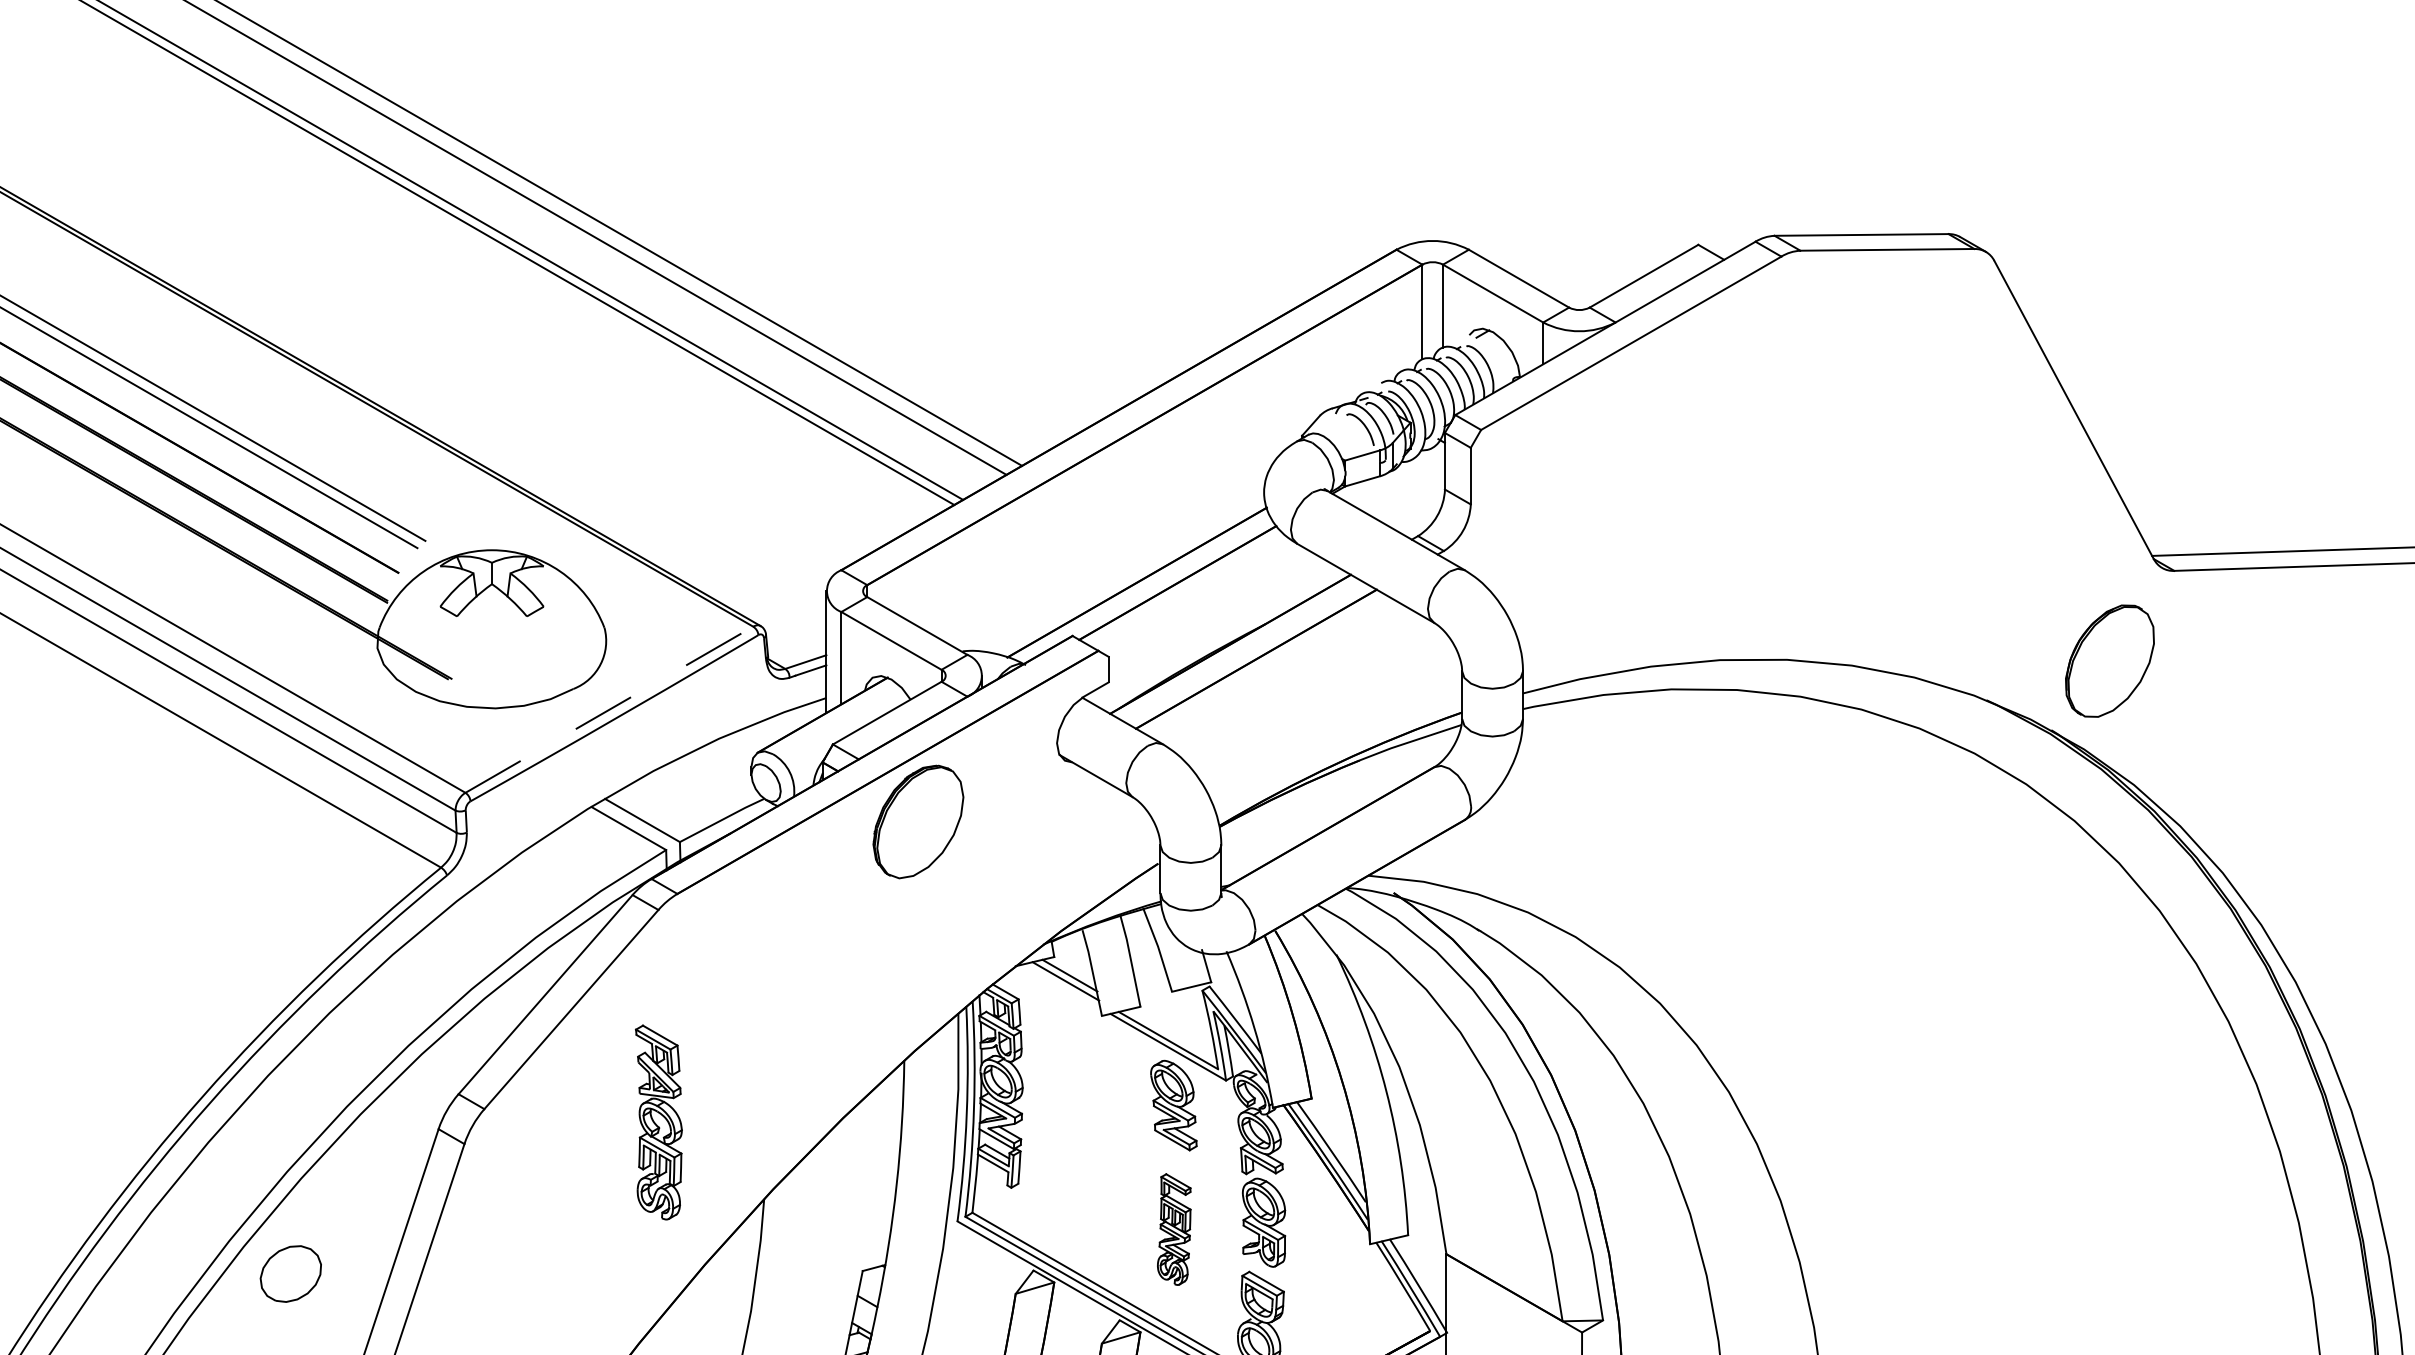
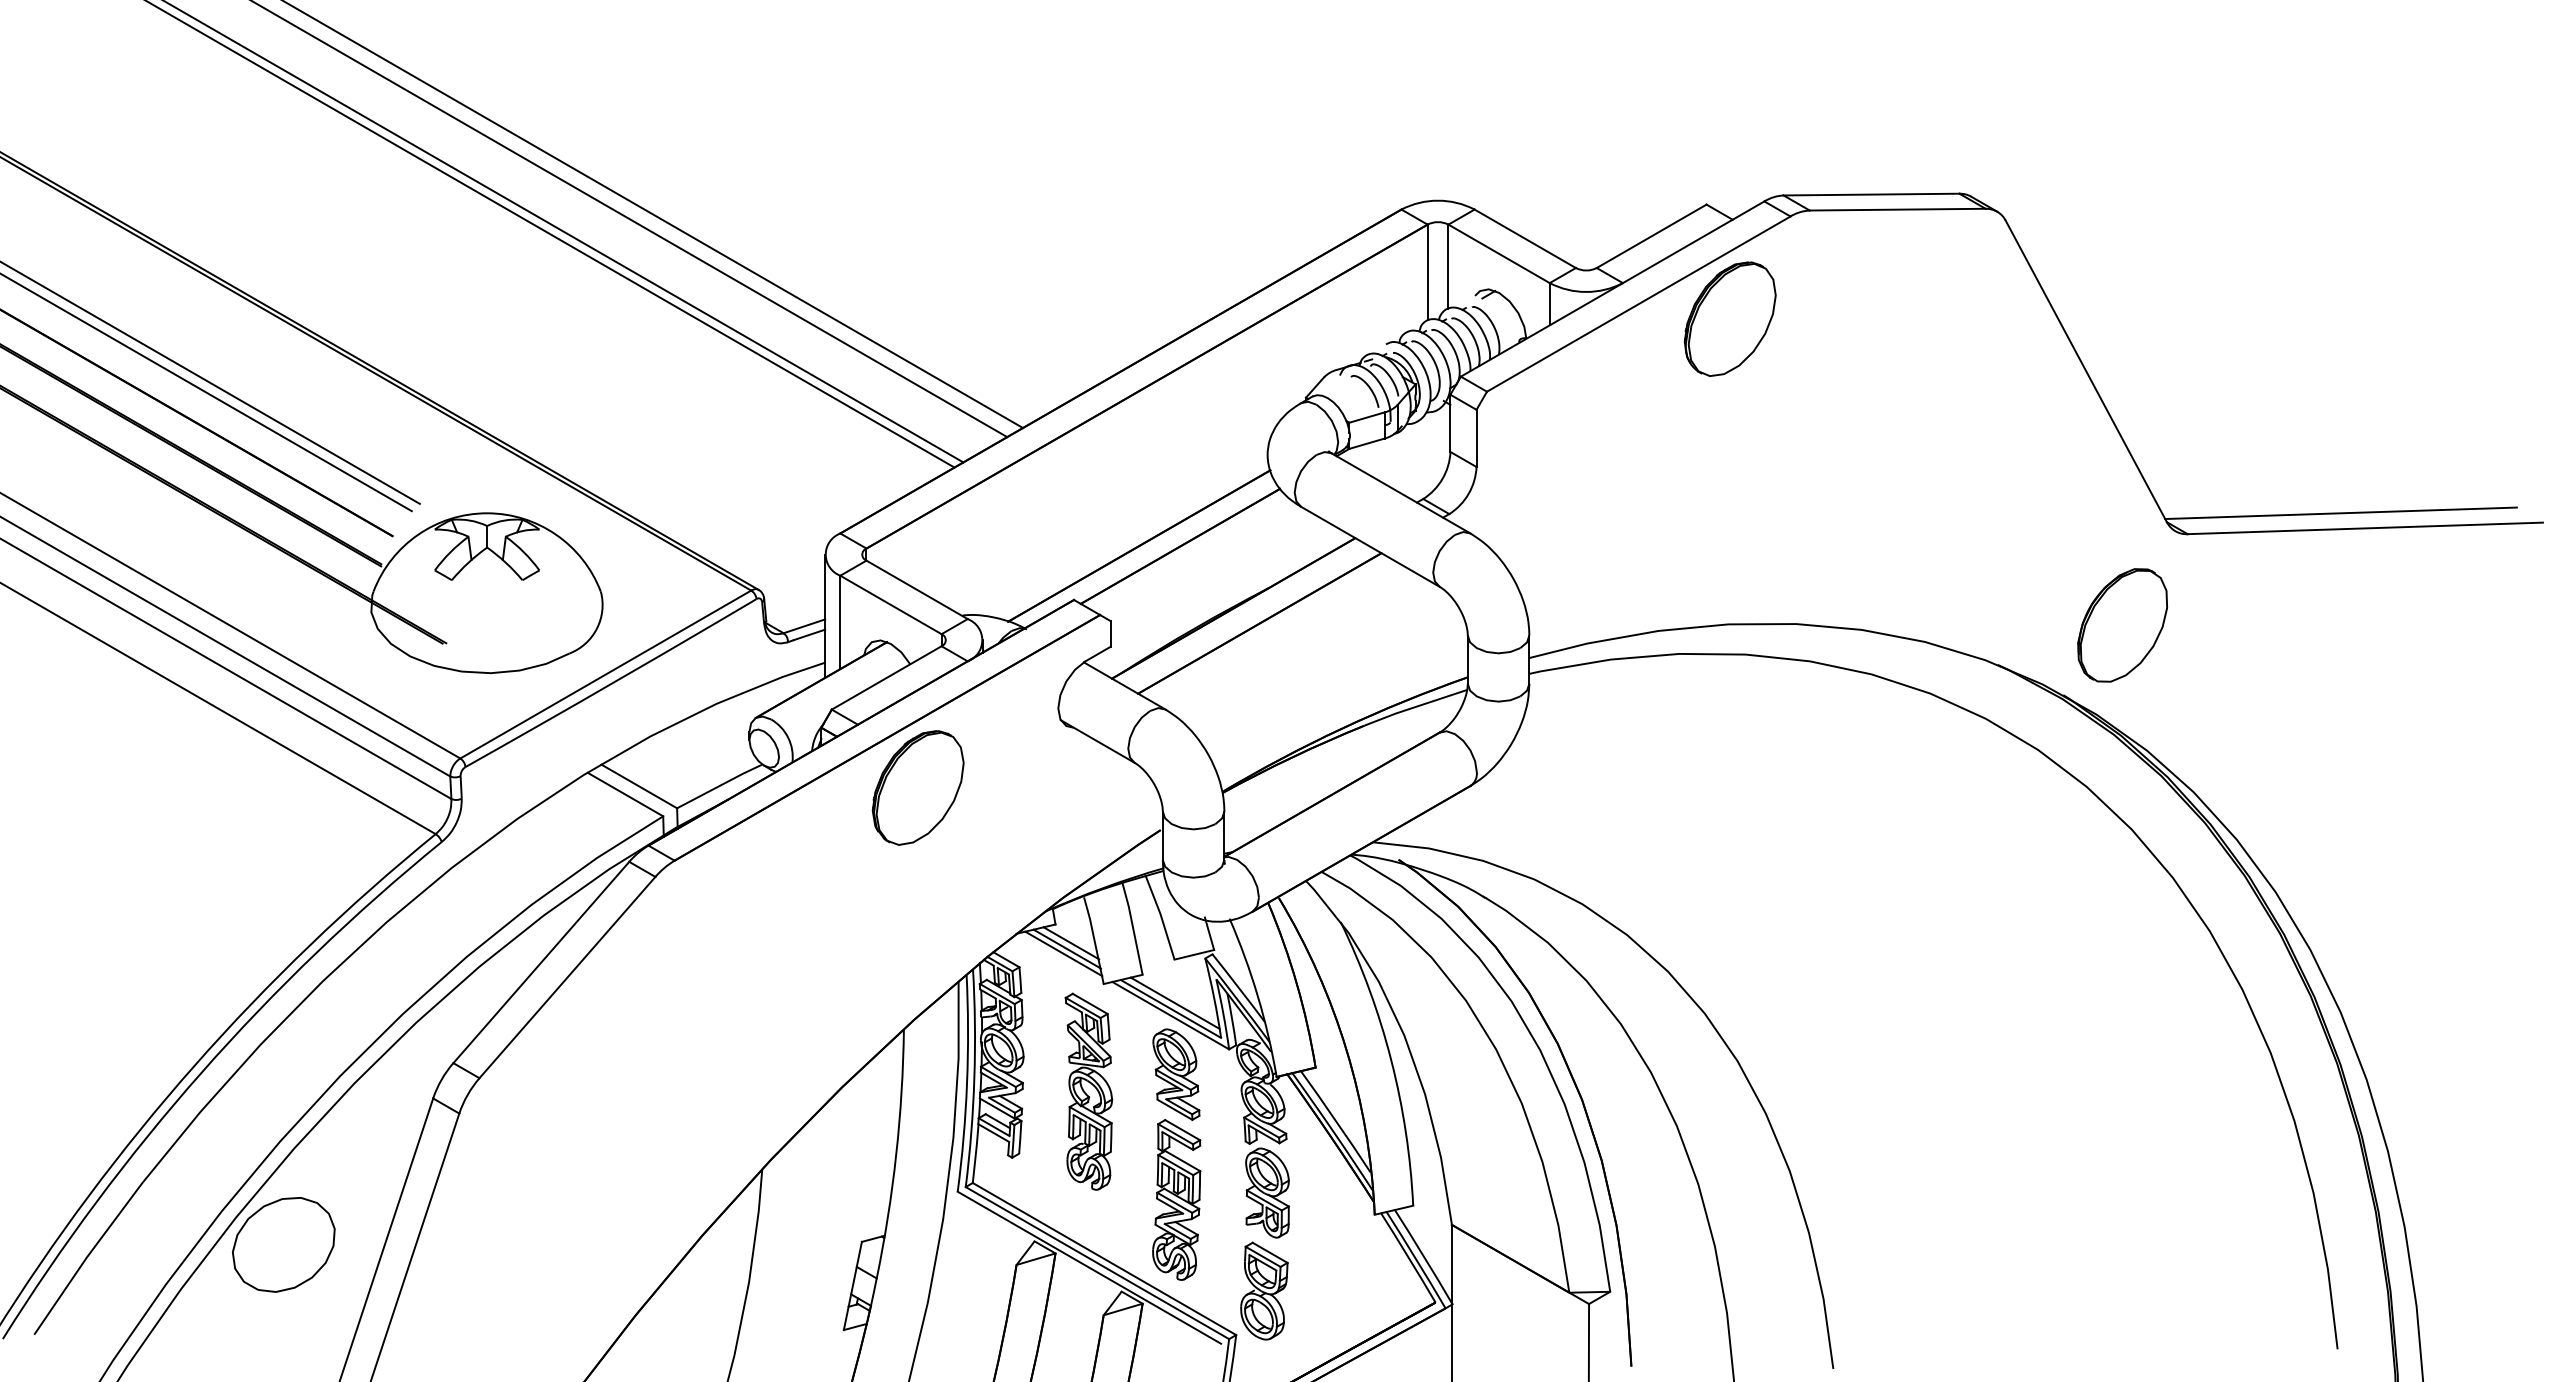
part: (1721, 357) -> (1729, 318), added
line: (609, 709) -> (605, 674), dashed -> solid
line: (1062, 985) -> (1063, 953), added
line: (1171, 1034) -> (1174, 1002), added
part: (658, 1122) -> (1088, 1091), moved
part: (1173, 1229) -> (1176, 1199), size x1.43
part: (290, 1273) -> (283, 1244), size x1.67

